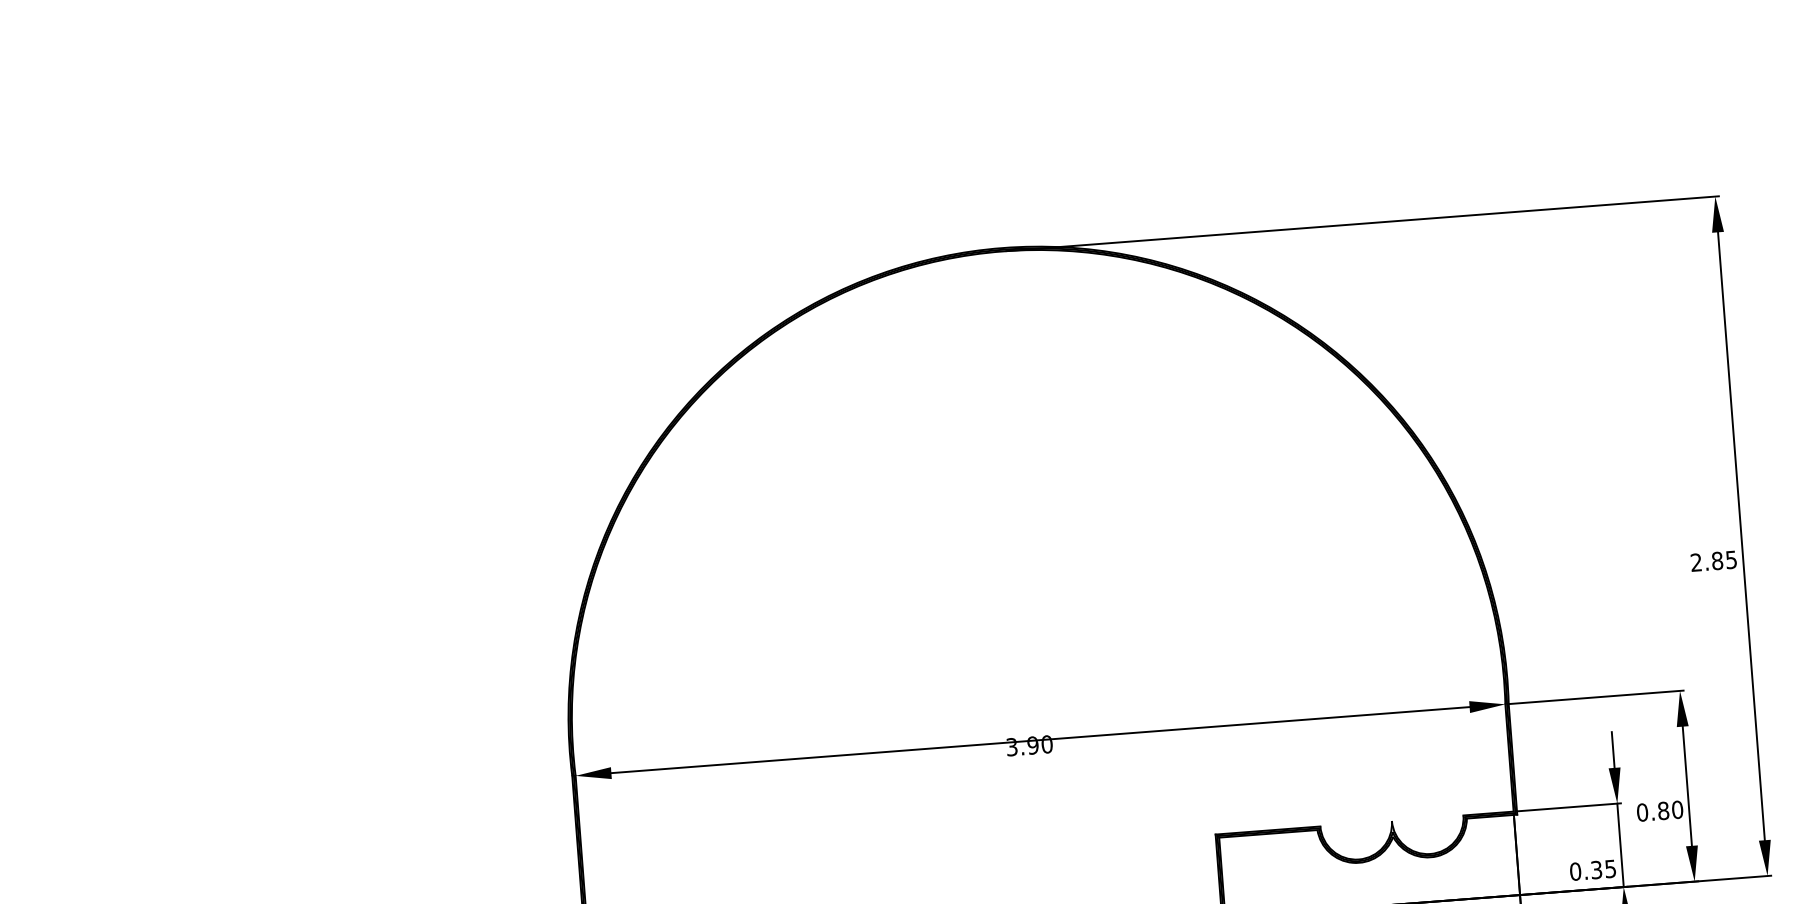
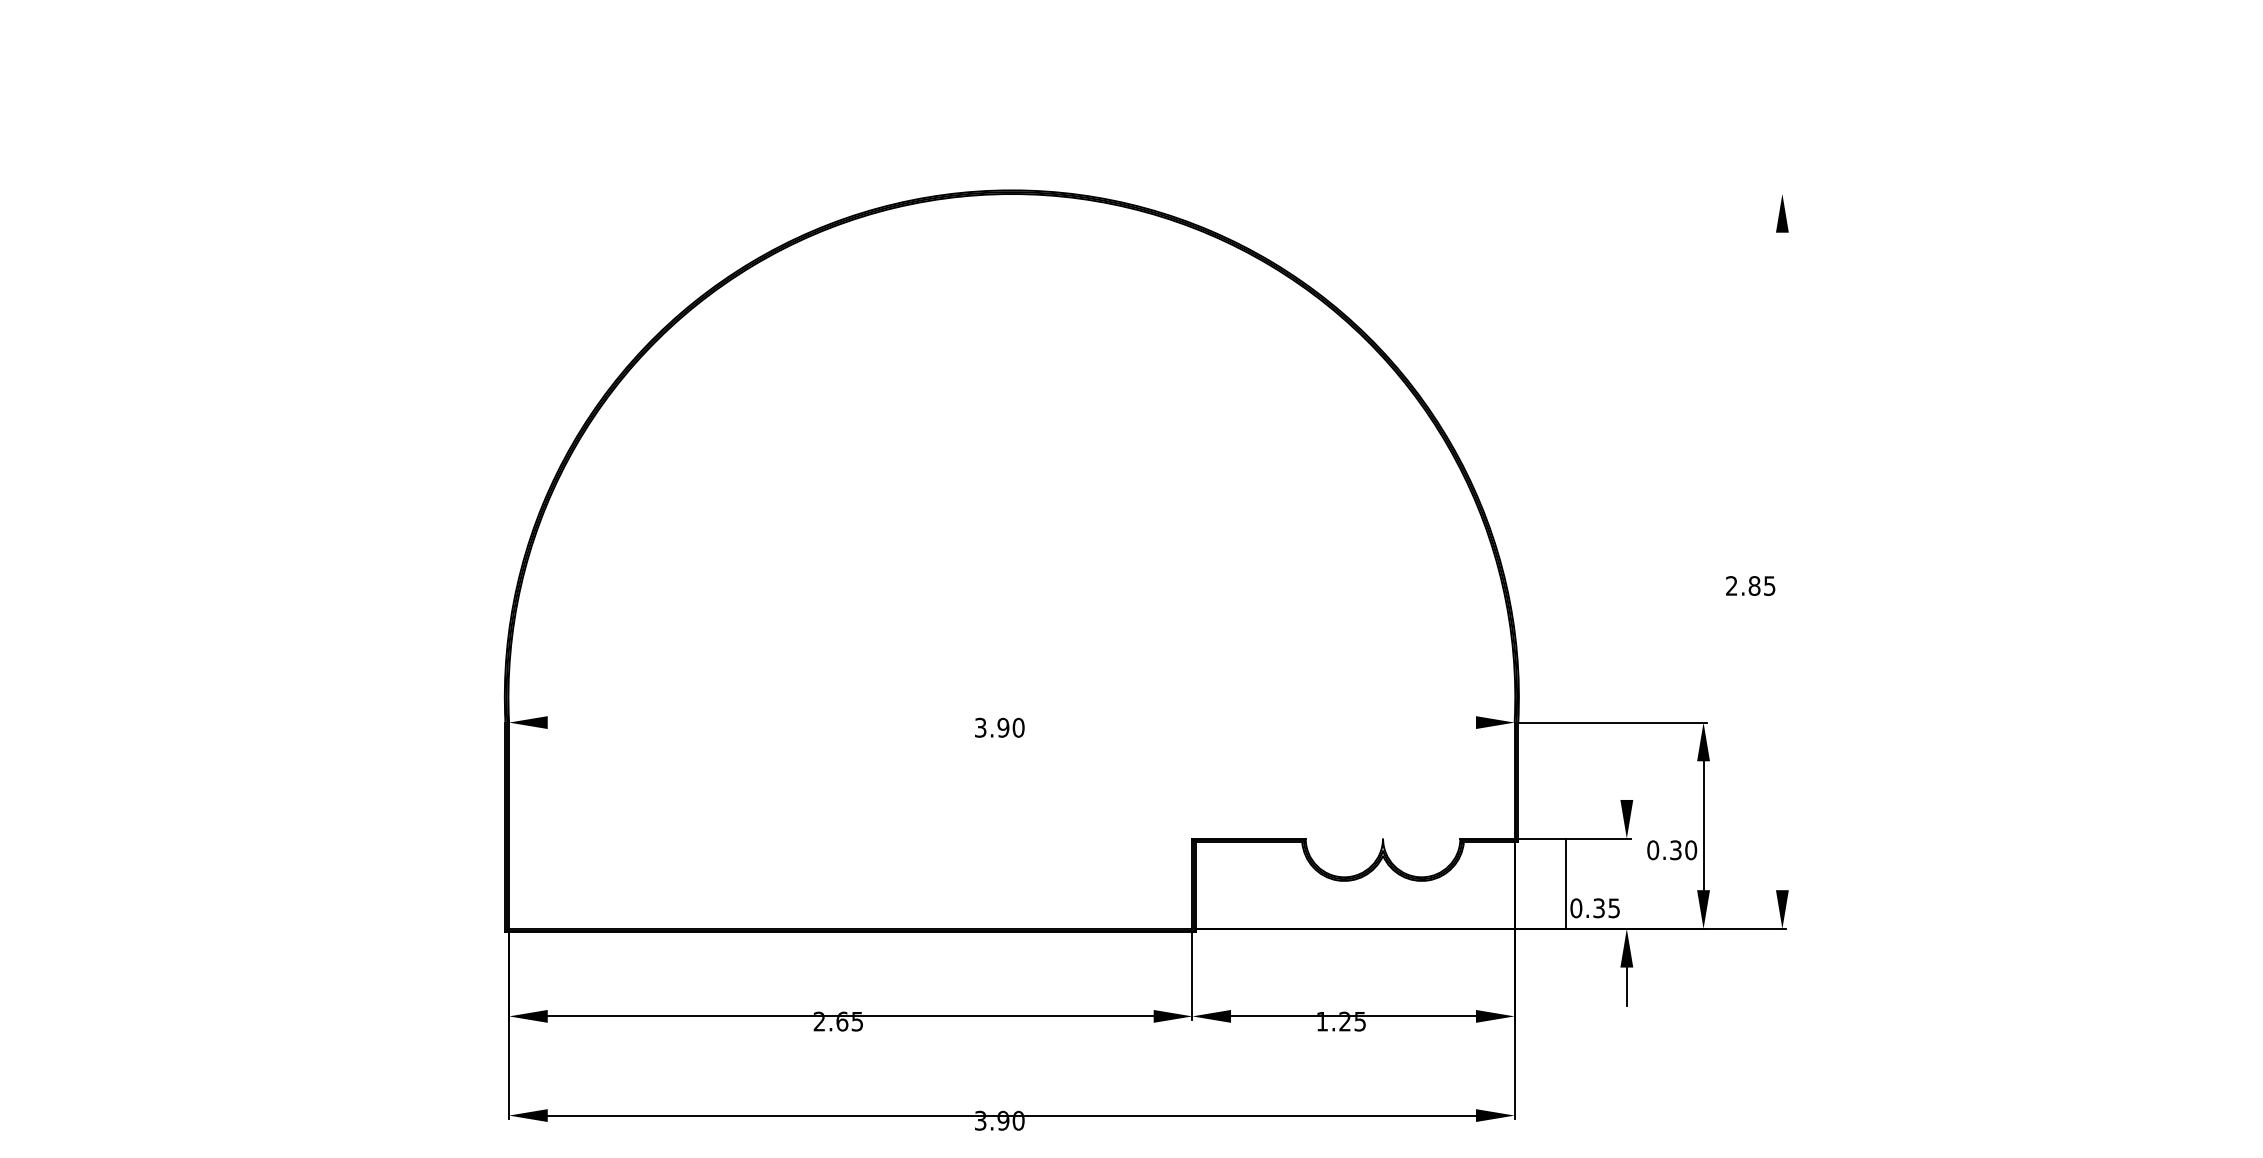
line: (1362, 224) -> (1400, 194), removed
line: (1741, 536) -> (1782, 561), removed
line: (1040, 740) -> (1011, 722), removed
line: (1612, 749) -> (1626, 780), removed
text: (1663, 811) -> (1675, 850), 0.80 -> 0.30
line: (1620, 845) -> (1565, 883), moved

